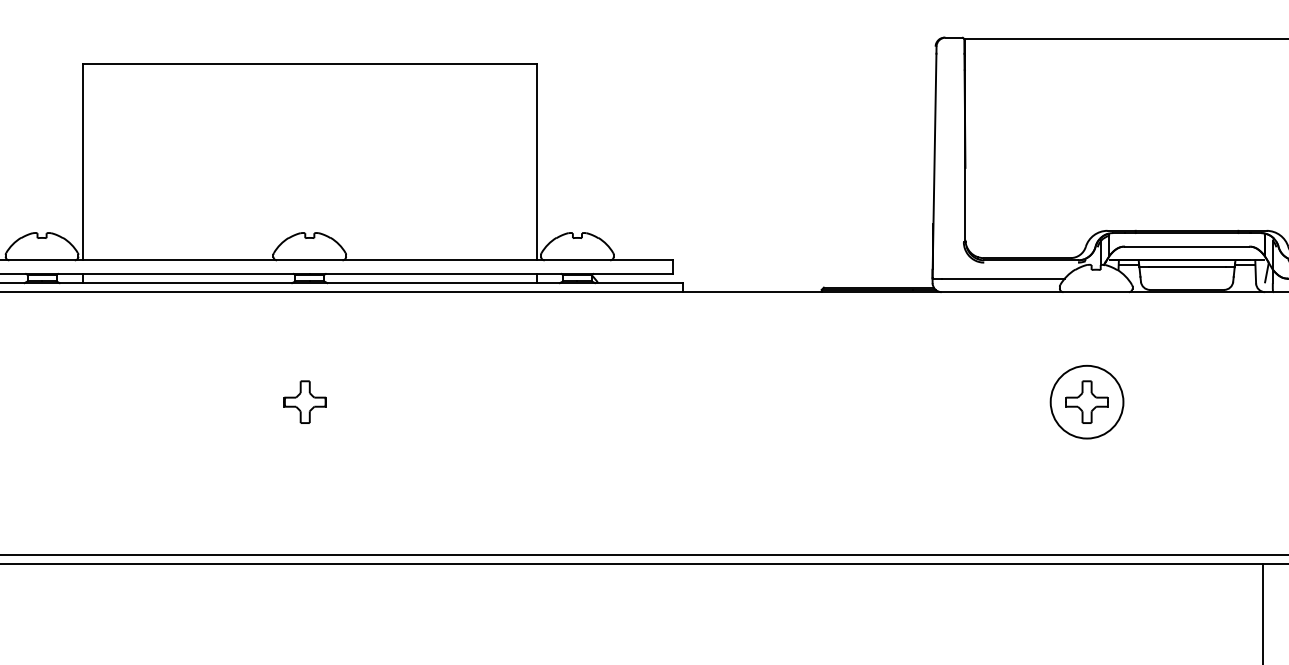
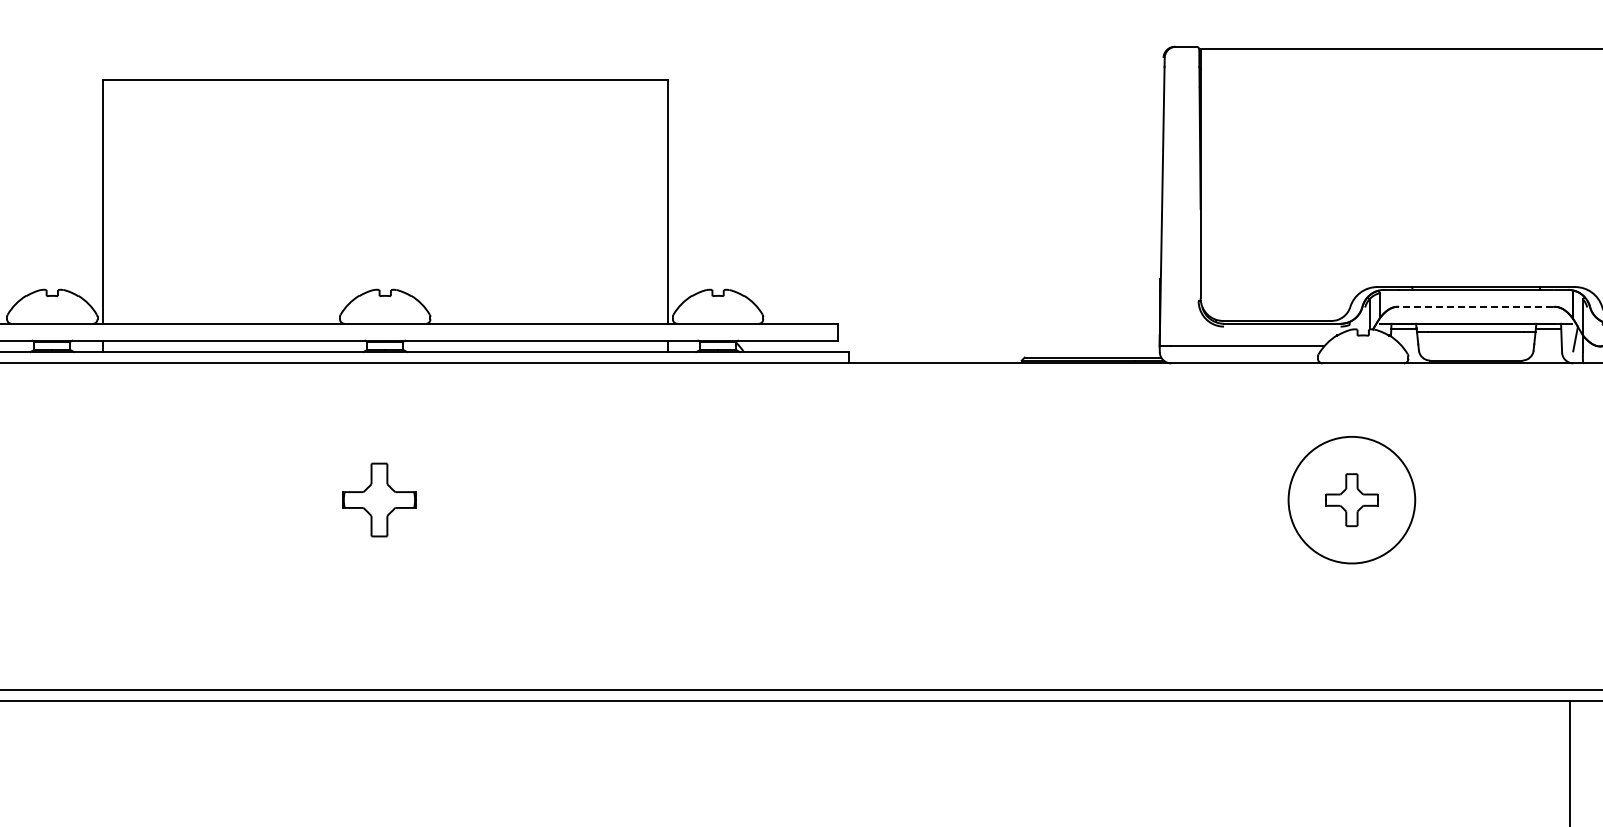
line: (1186, 246) -> (1475, 306), solid -> dashed
circle: (1086, 401) -> (1351, 499), size x1.4
part: (305, 402) -> (379, 500), size x1.4

